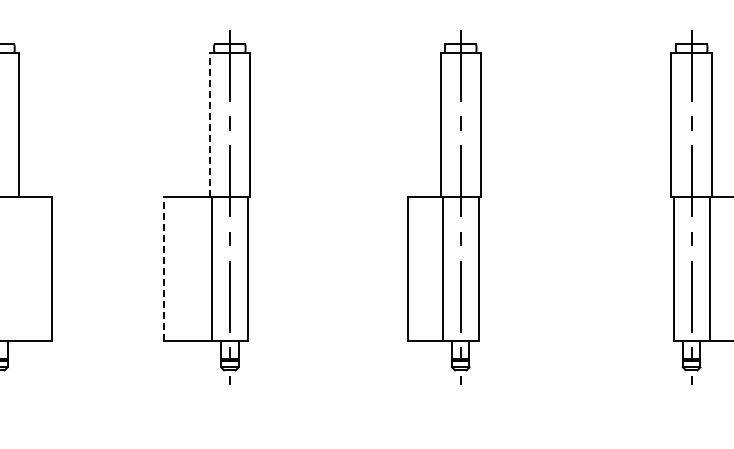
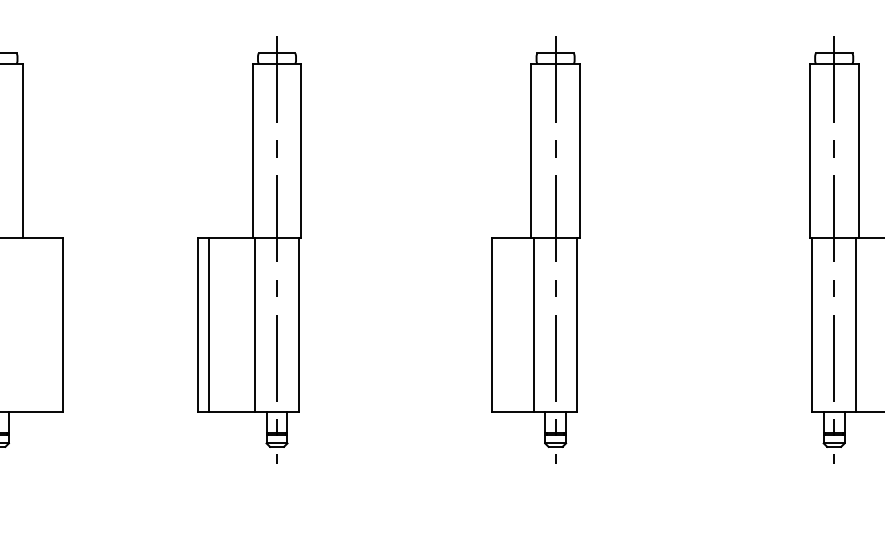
line: (209, 124) -> (252, 150), dashed -> solid
line: (164, 268) -> (198, 324), dashed -> solid
line: (173, 269) -> (209, 325), added

